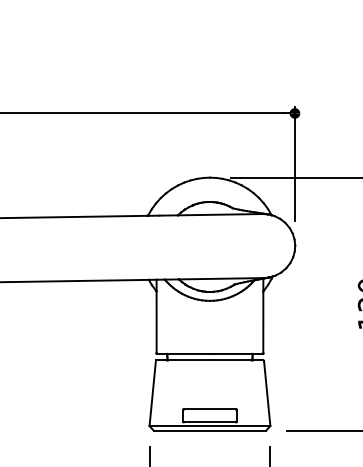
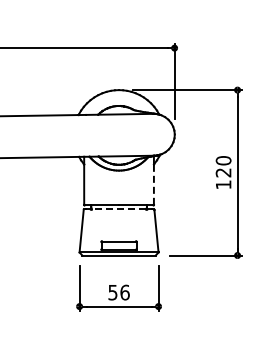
line: (262, 322) -> (153, 184), solid -> dashed
line: (209, 360) -> (118, 209), solid -> dashed

